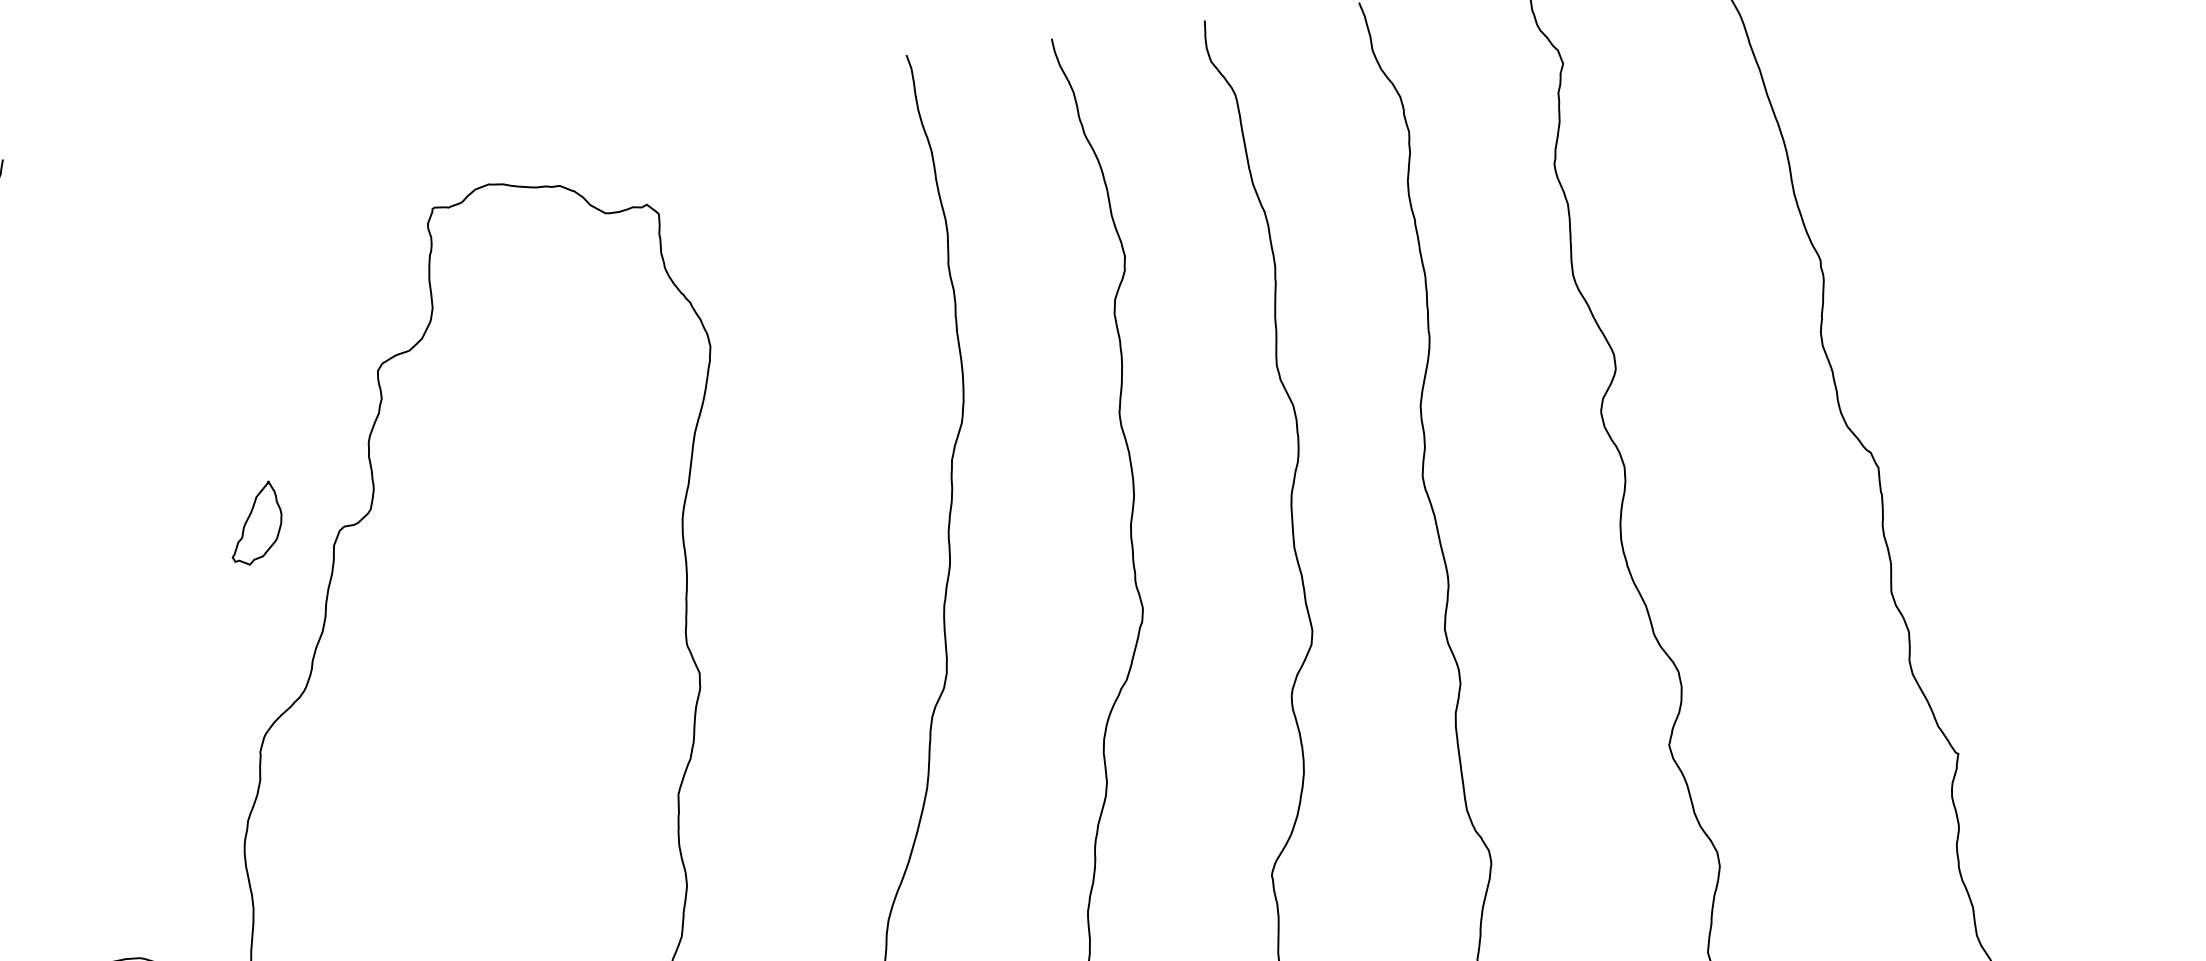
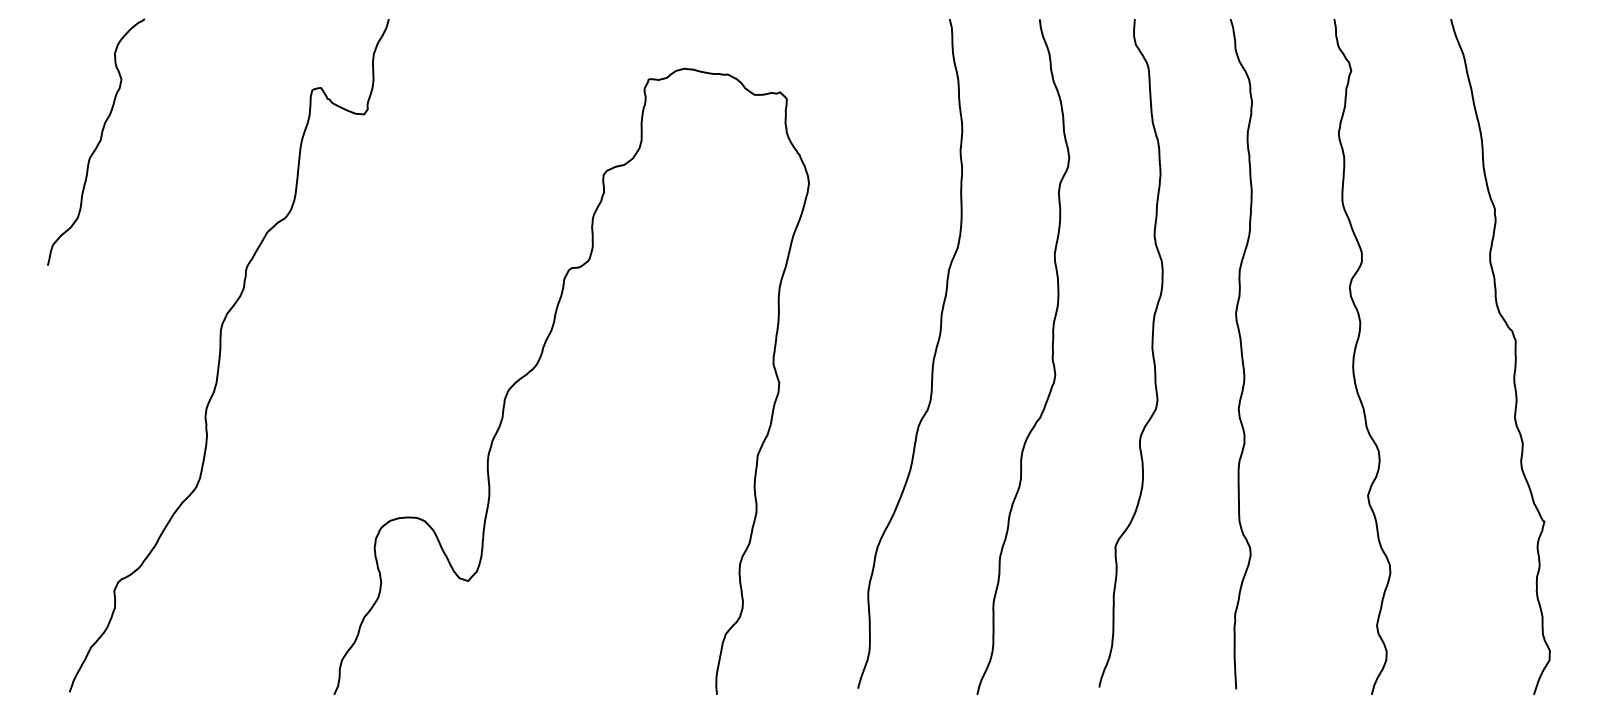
part: (254, 523) -> (517, 259), removed

